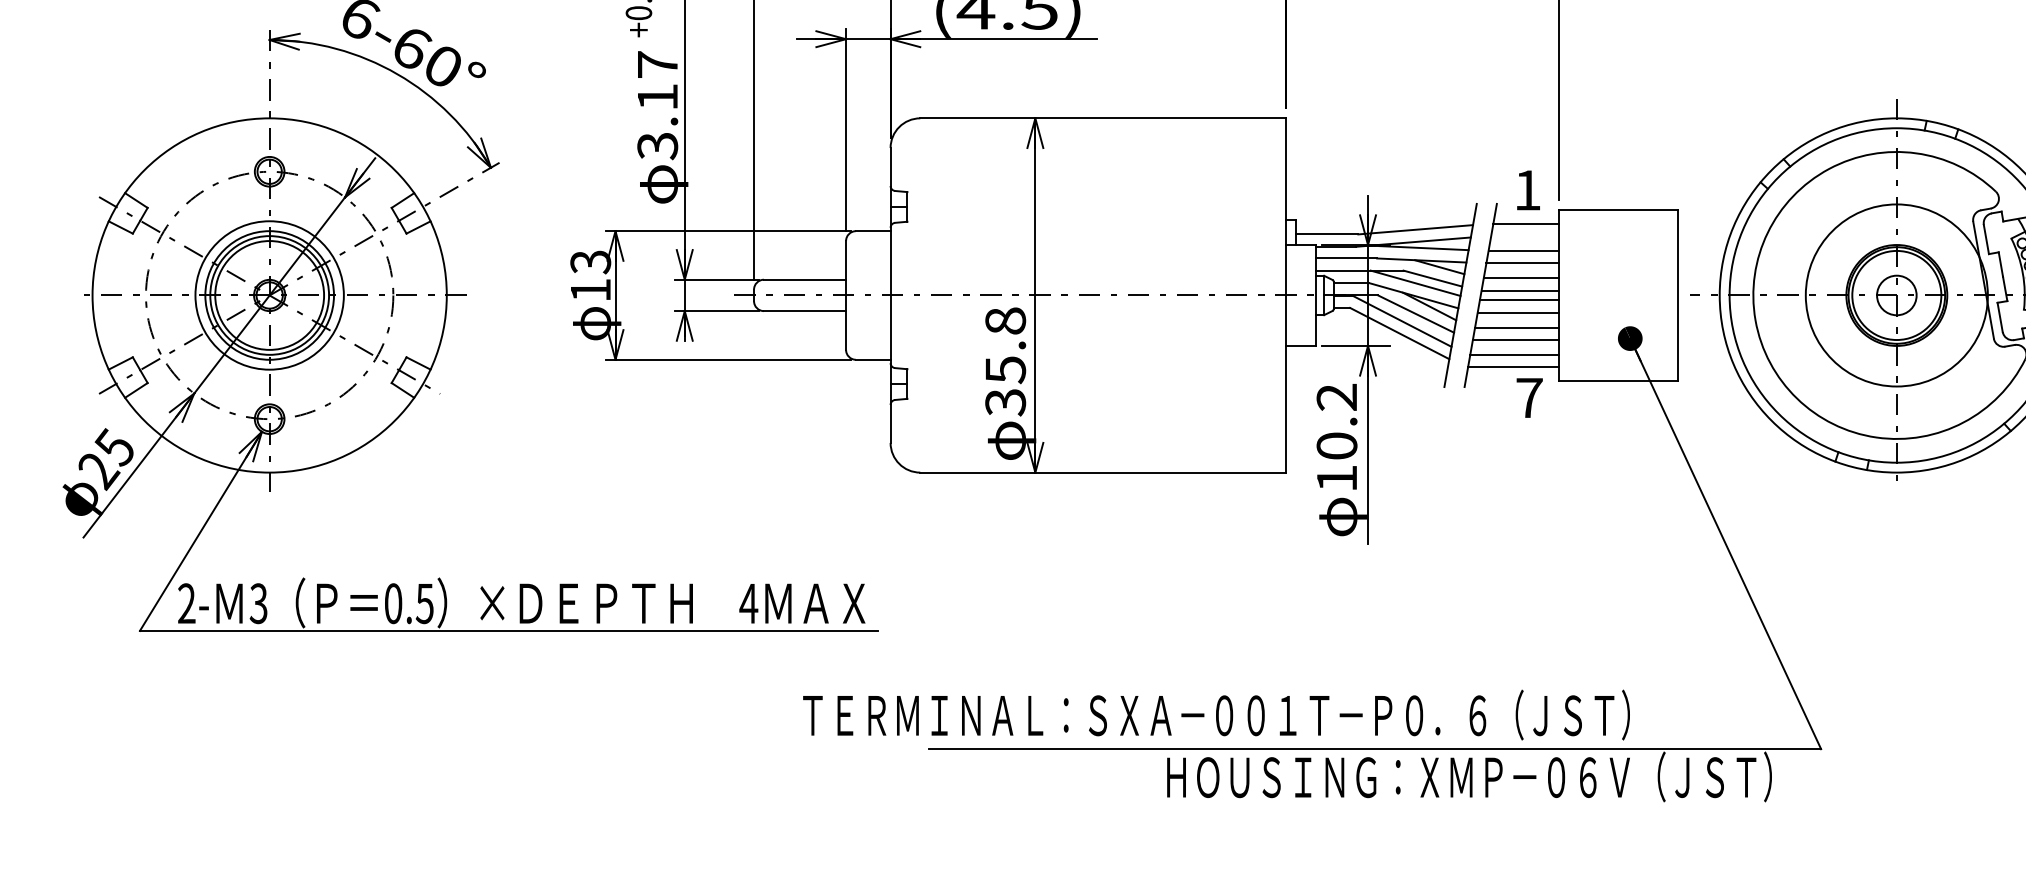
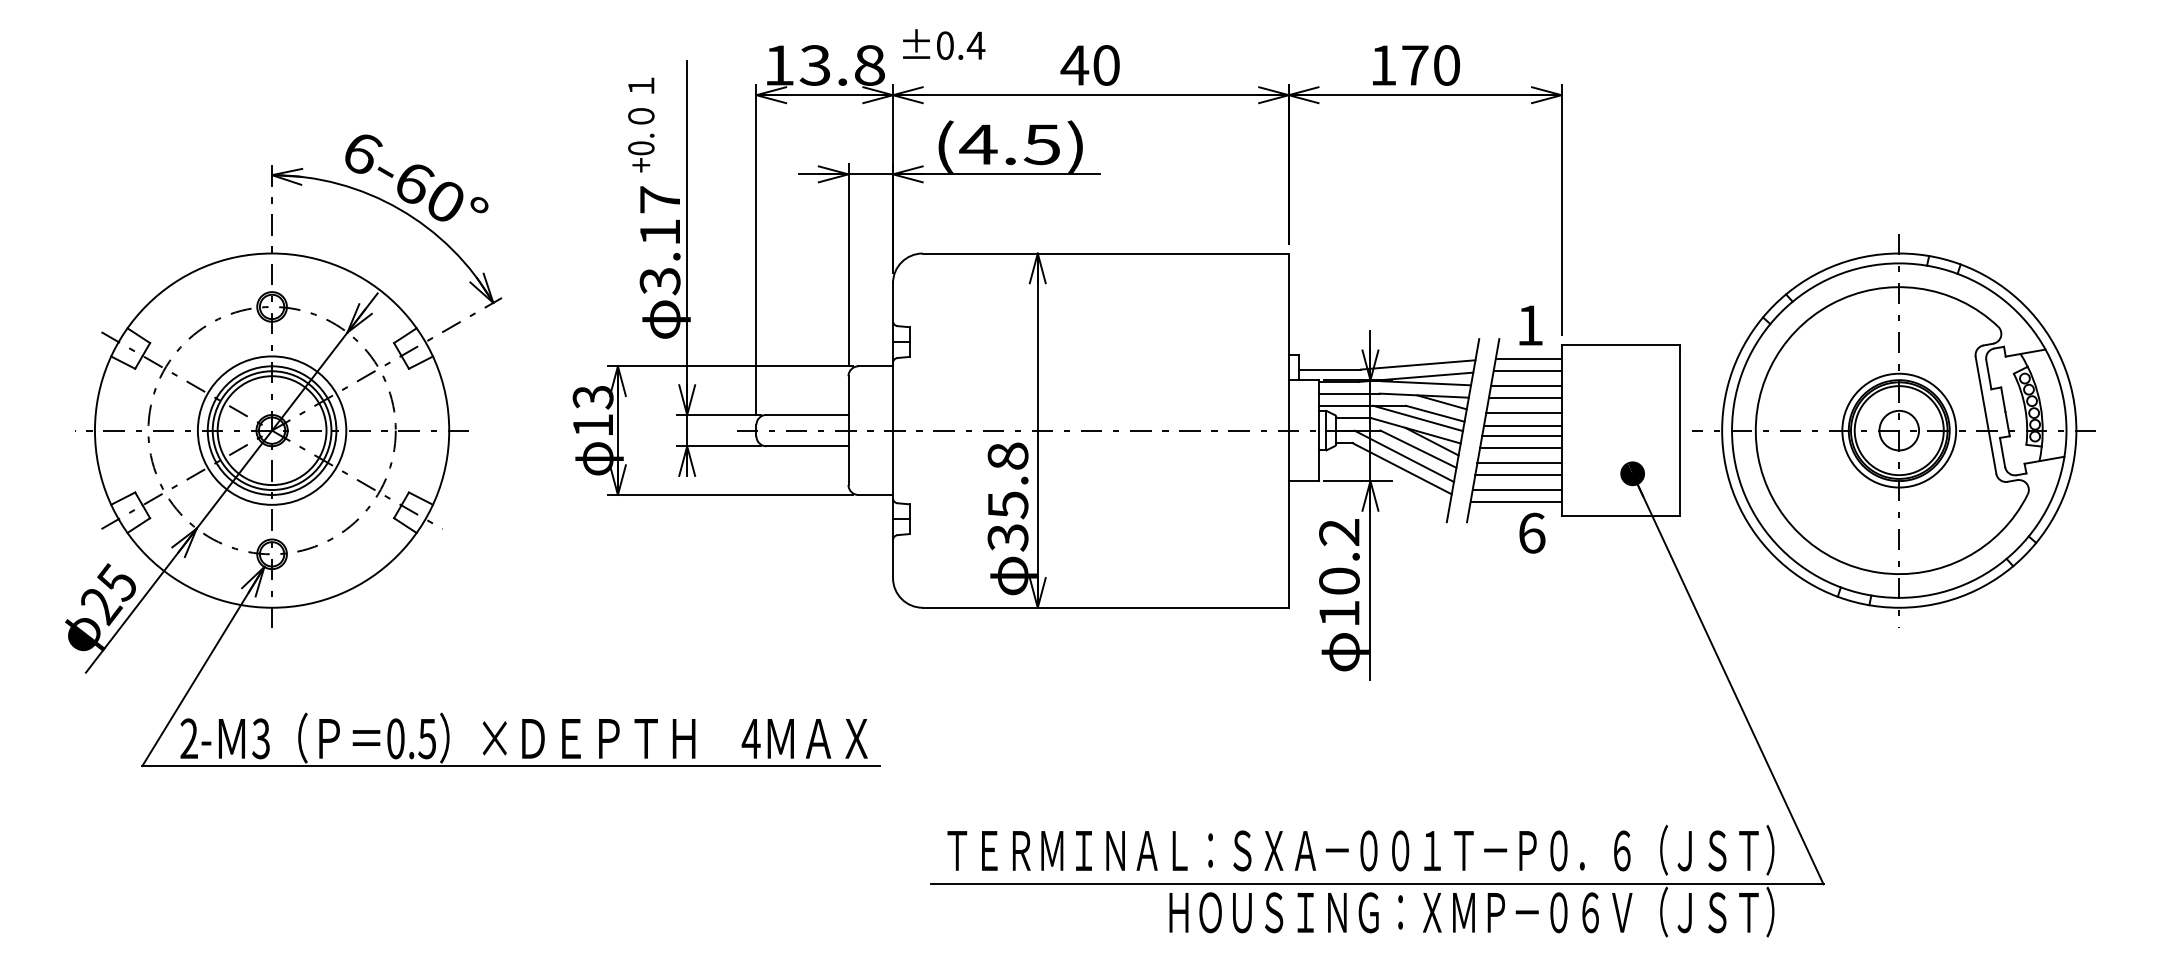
line: (1524, 236) -> (1526, 371), added
circle: (1897, 295) -> (1899, 430), size x0.62
text: (1530, 397) -> (1532, 532), 7 -> 6
text: (1216, 714) -> (1360, 849), moved

